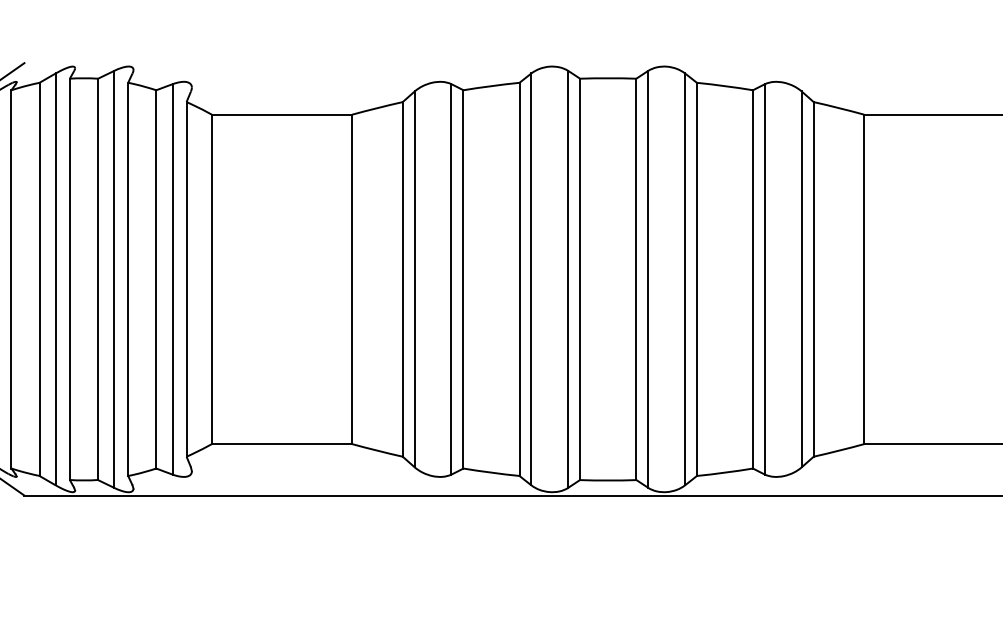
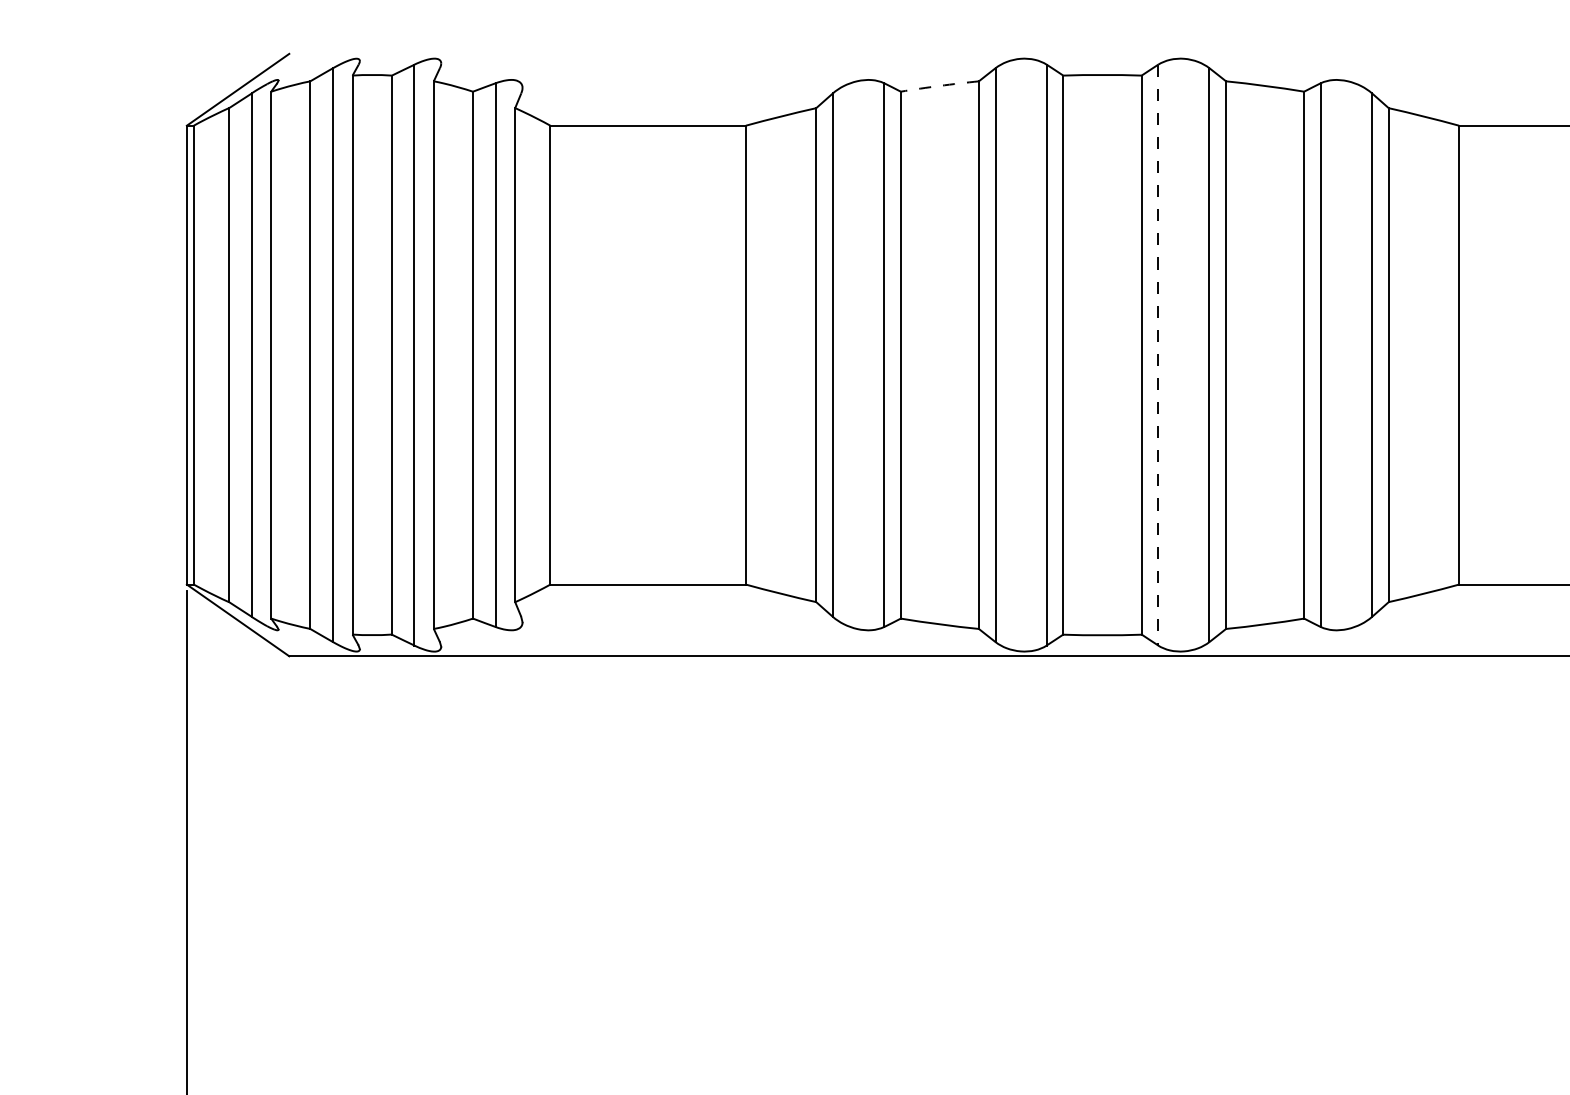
arc: (491, 85) -> (939, 85), solid -> dashed
line: (648, 279) -> (1158, 355), solid -> dashed

